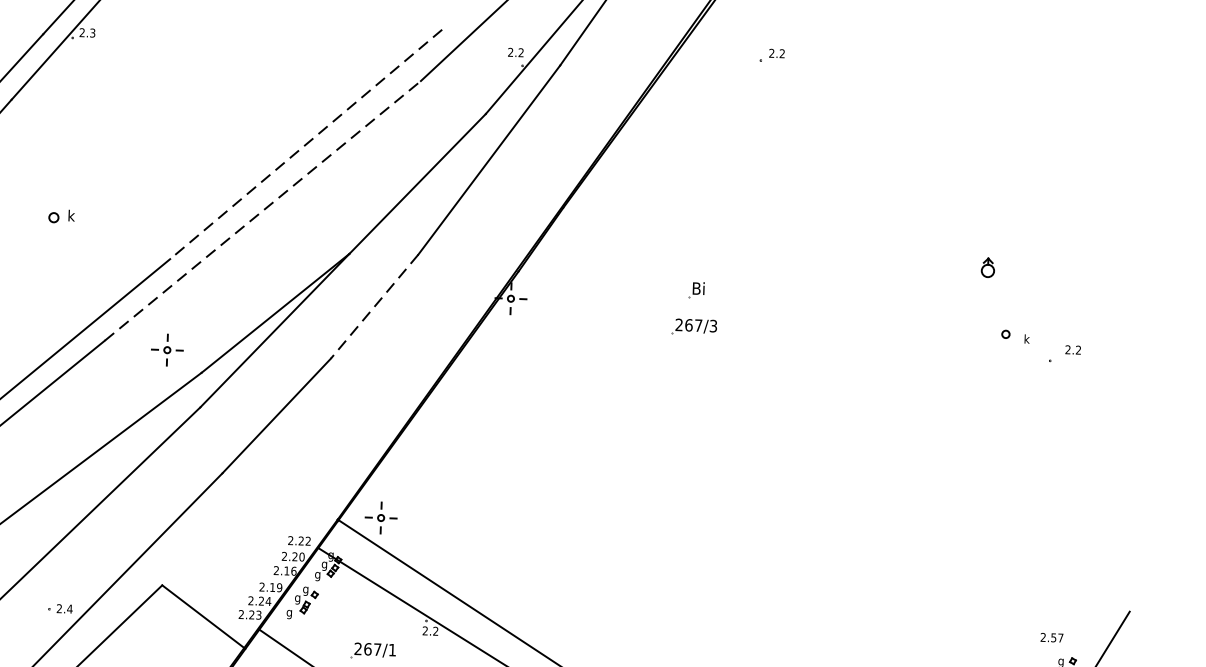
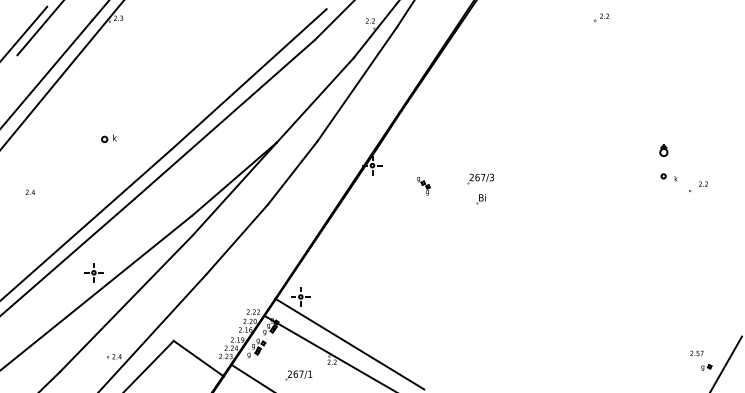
part: (771, 55) -> (601, 17), moved
line: (304, 144) -> (248, 79), dashed -> solid
line: (263, 209) -> (225, 118), dashed -> solid
part: (60, 216) -> (108, 138), moved
part: (987, 267) -> (663, 150), moved
part: (695, 291) -> (480, 199), moved
line: (374, 307) -> (292, 173), dashed -> solid
part: (596, 335) -> (423, 185), added
part: (166, 349) -> (93, 272), moved

